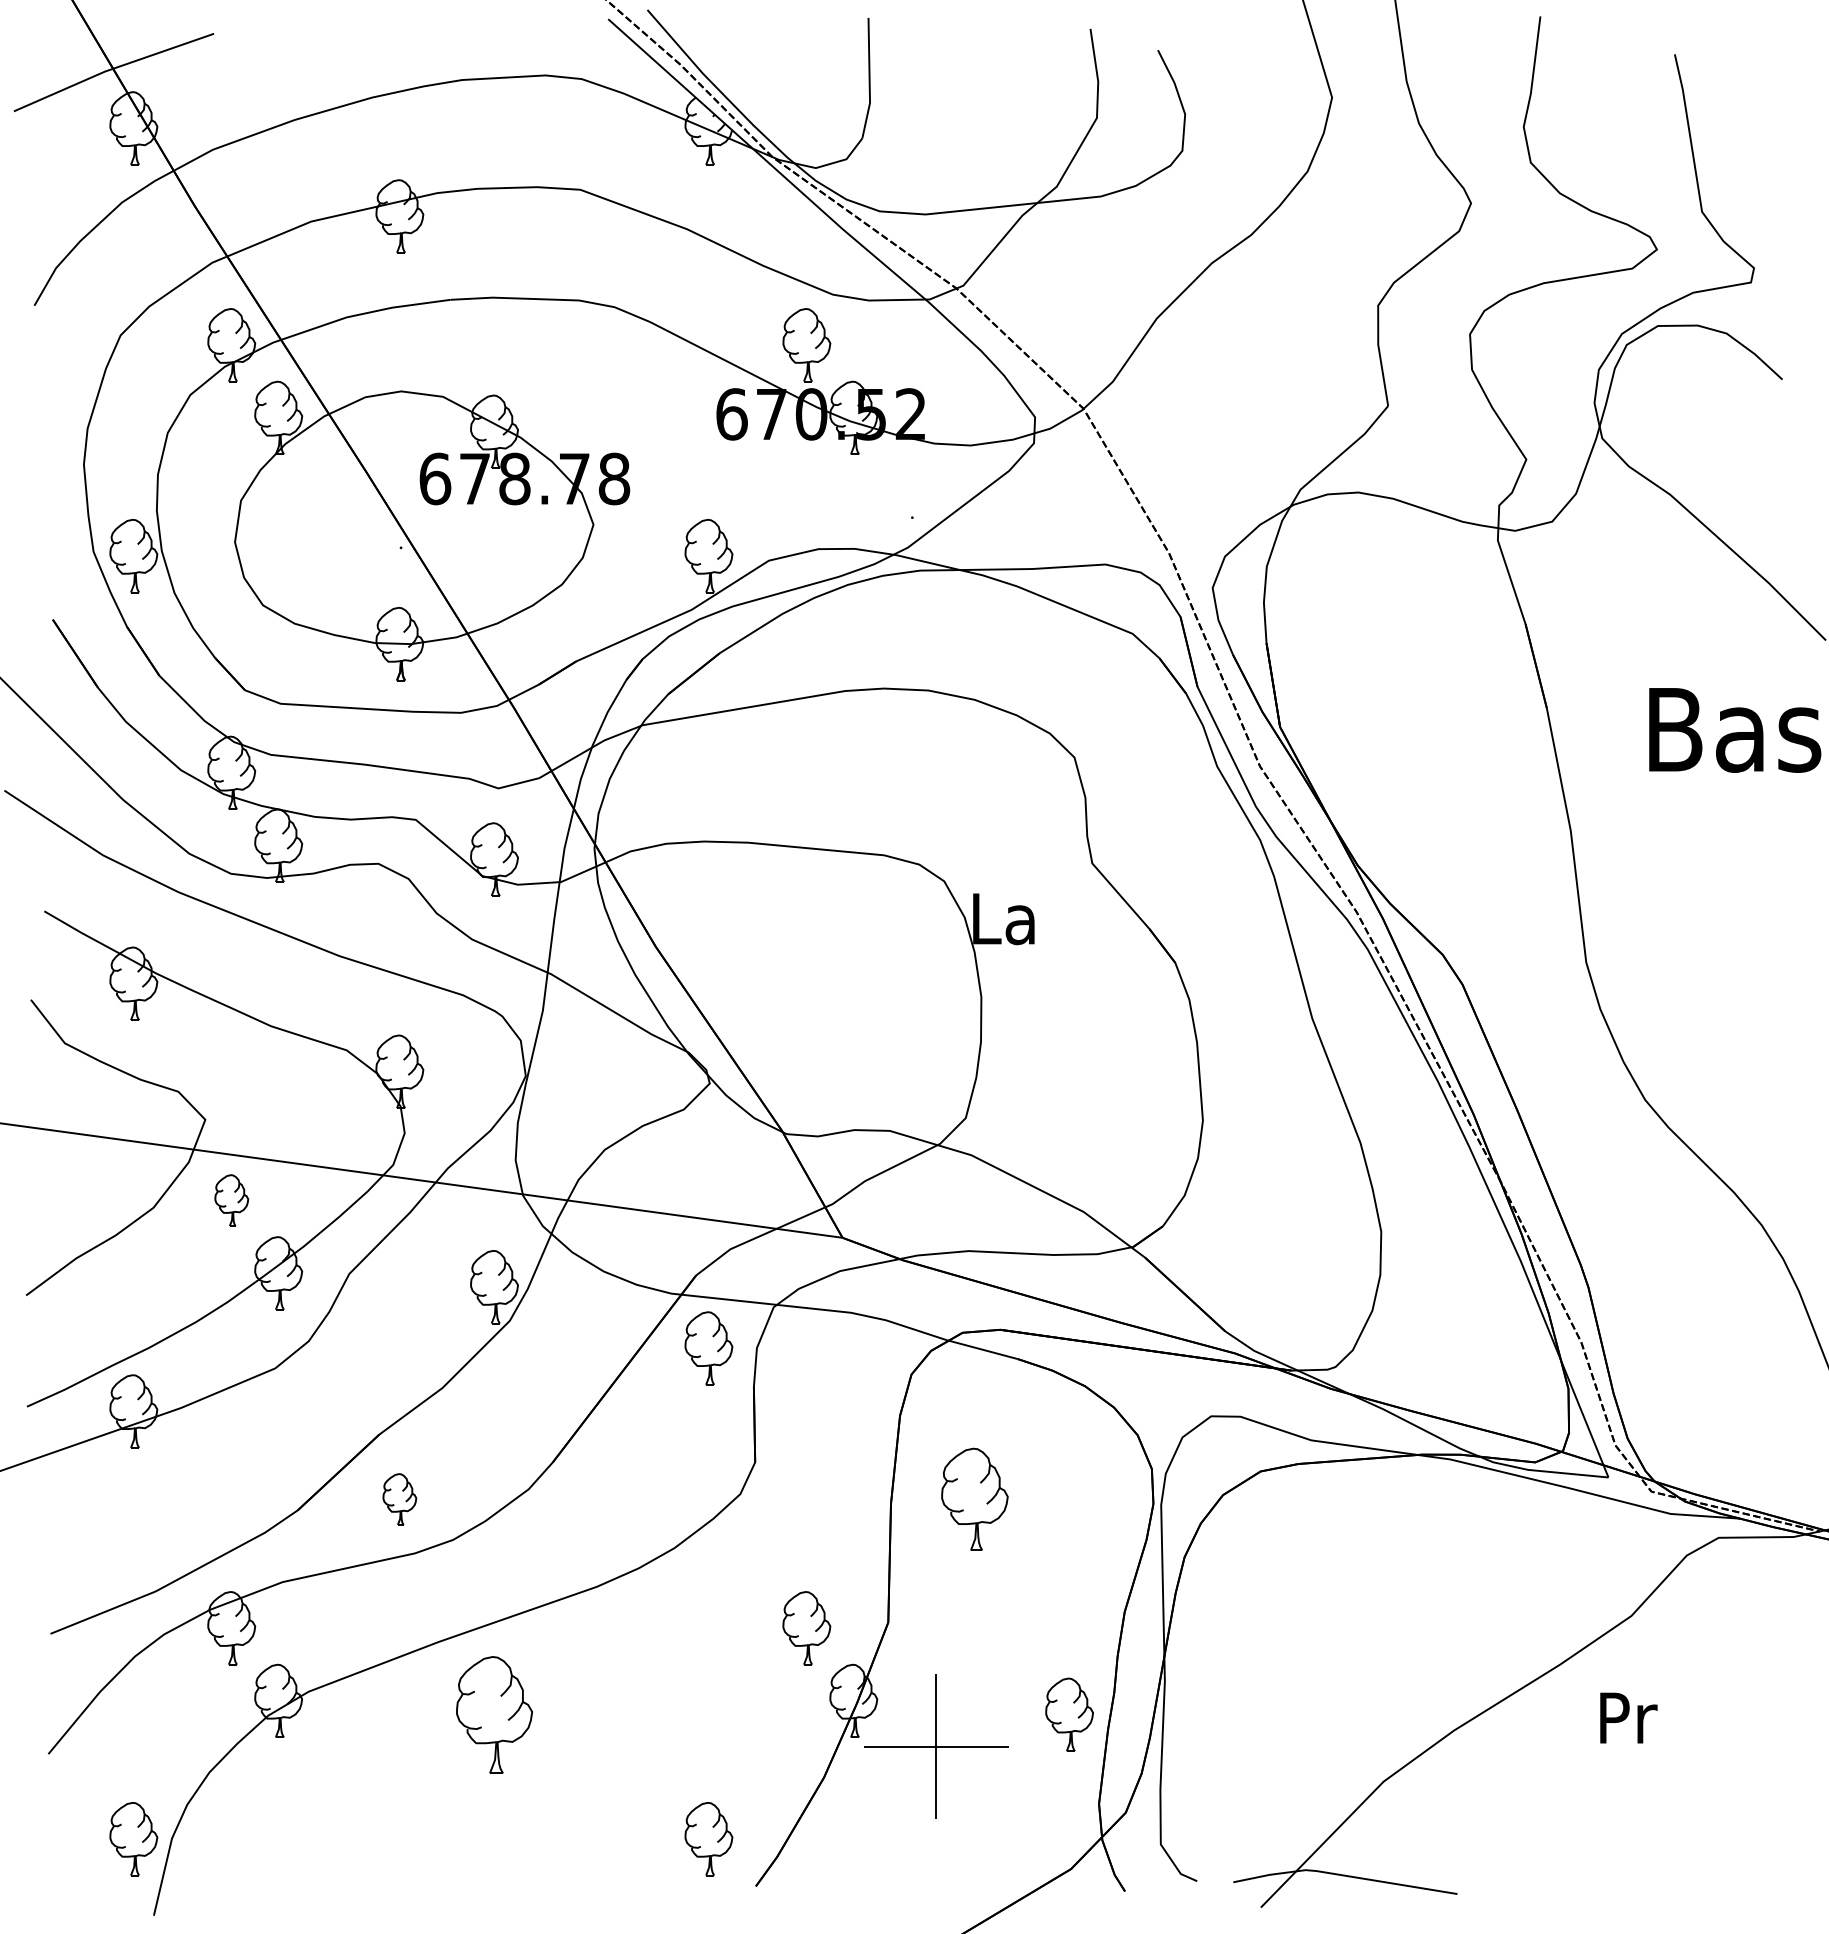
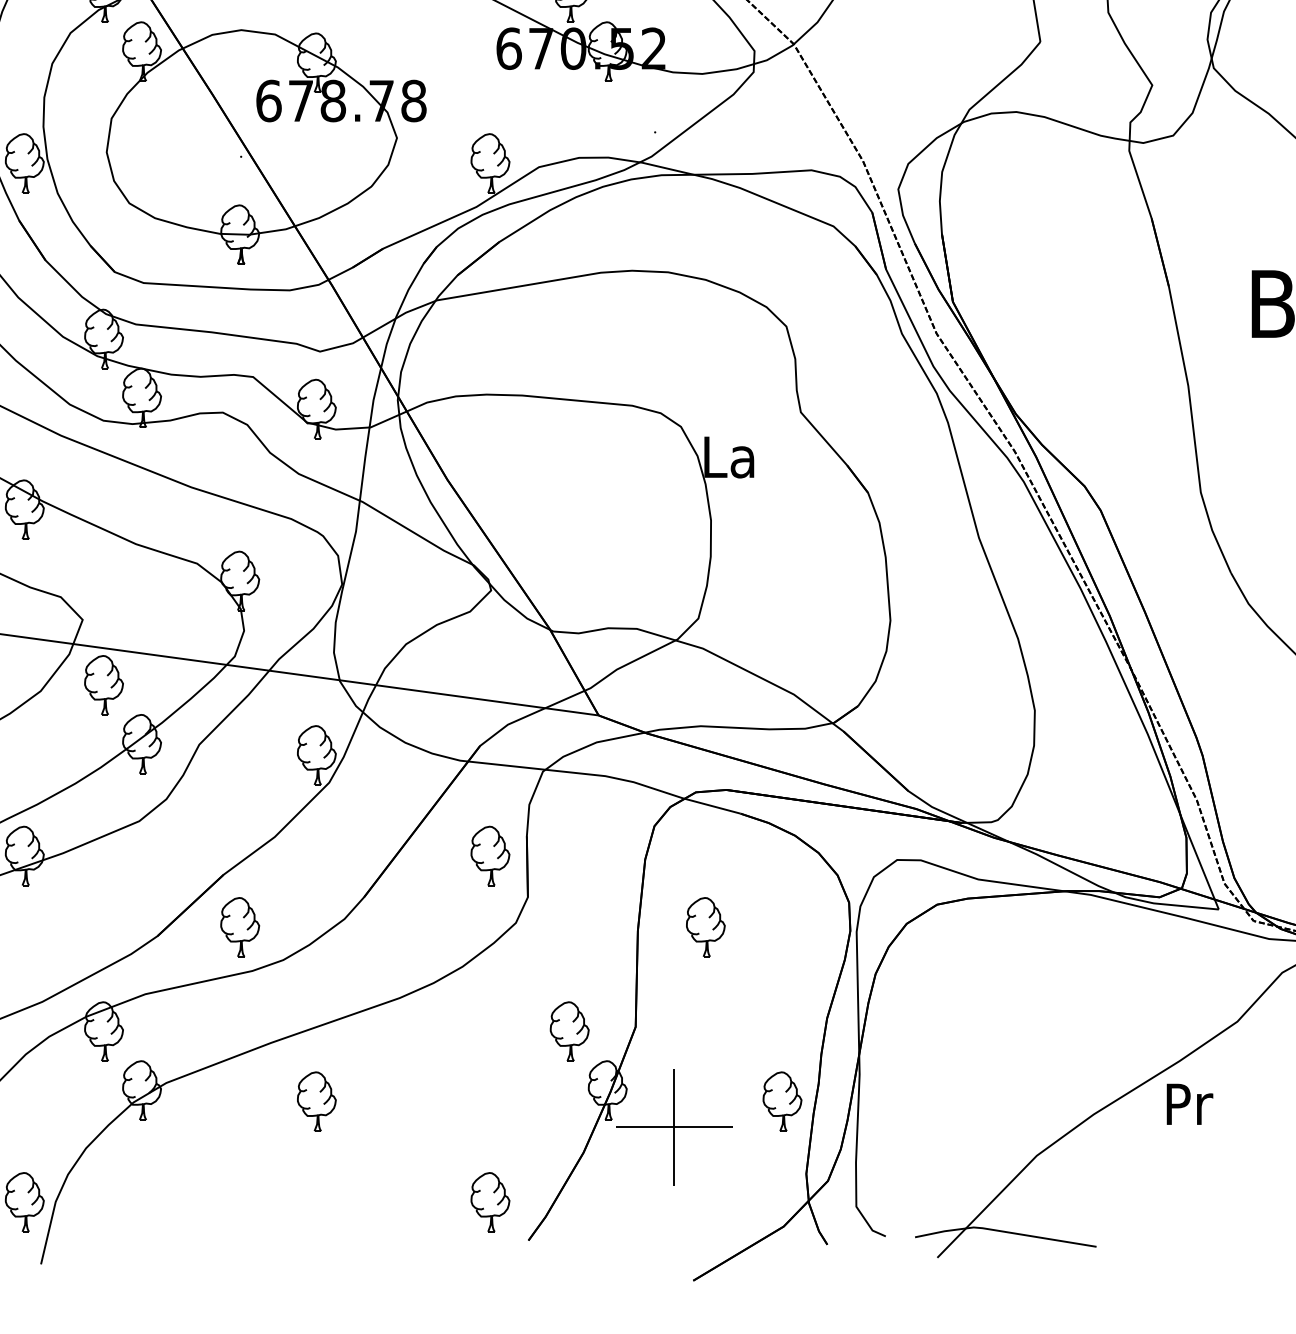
part: (231, 1200) -> (103, 685), size x1.43
part: (708, 1348) -> (490, 856), moved
part: (399, 1499) -> (239, 927), size x1.43
part: (974, 1499) -> (705, 927), size x0.71
part: (494, 1714) -> (316, 1101), size x0.62
text: (1628, 1717) -> (1189, 1103), moved

